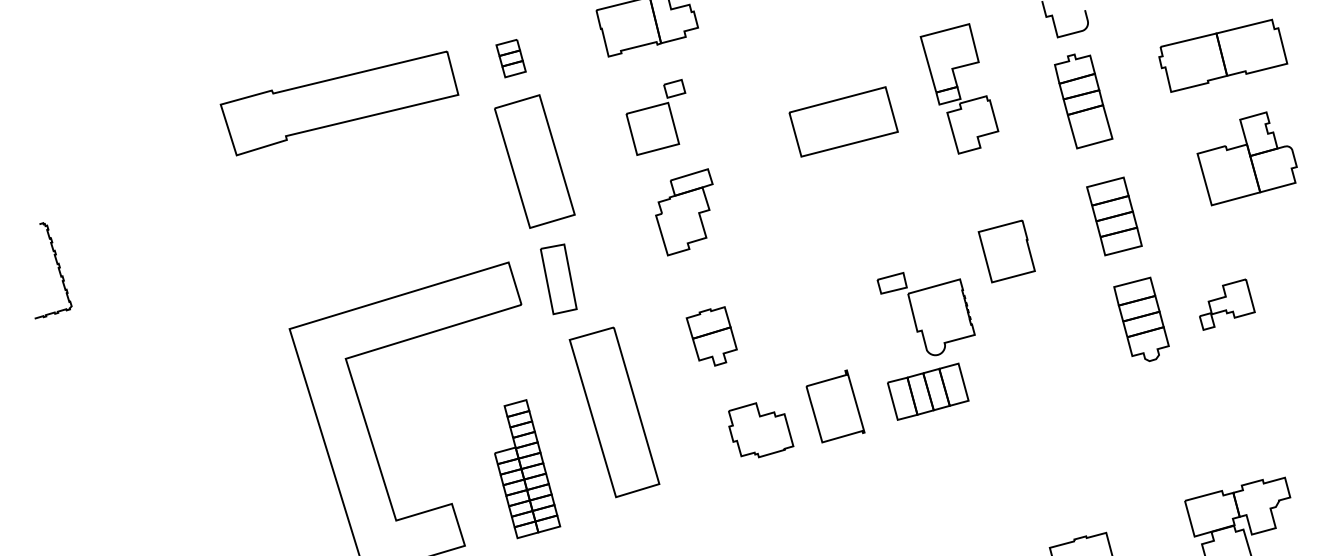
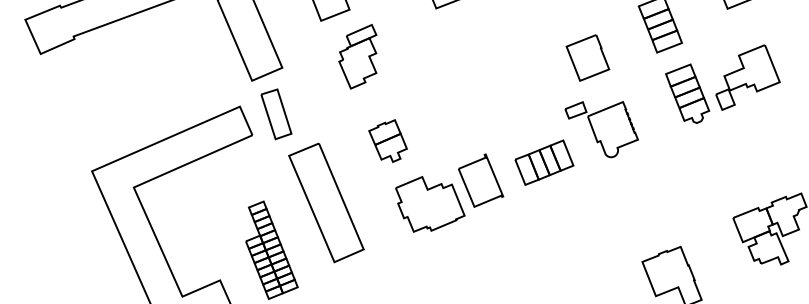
part: (1227, 304) -> (746, 76), size x1.67
part: (925, 314) -> (601, 129), moved
part: (761, 429) -> (430, 202), size x1.43

